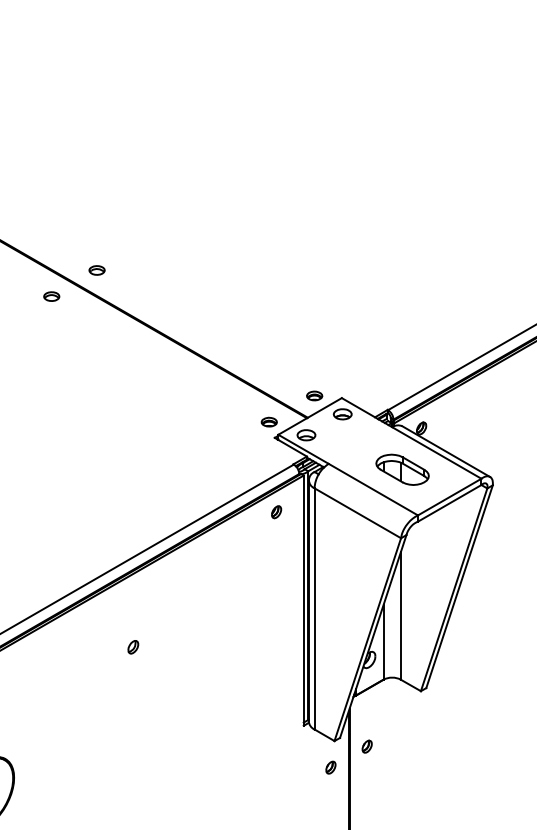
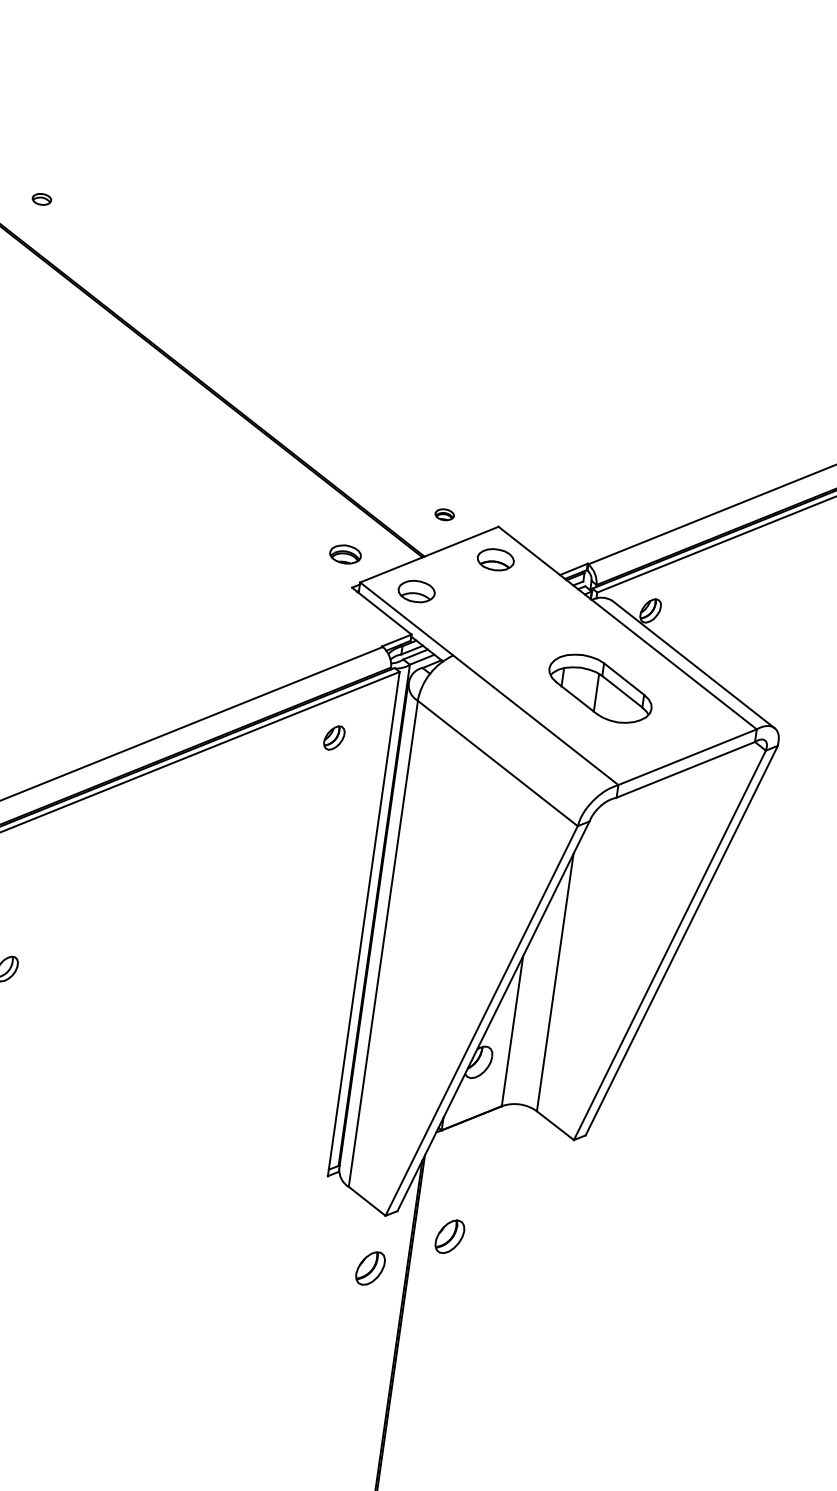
part: (96, 270) -> (40, 199), size x0.6
part: (314, 395) -> (444, 513), size x0.6
part: (366, 746) -> (448, 1235), size x1.4
part: (330, 767) -> (369, 1267), size x1.4

